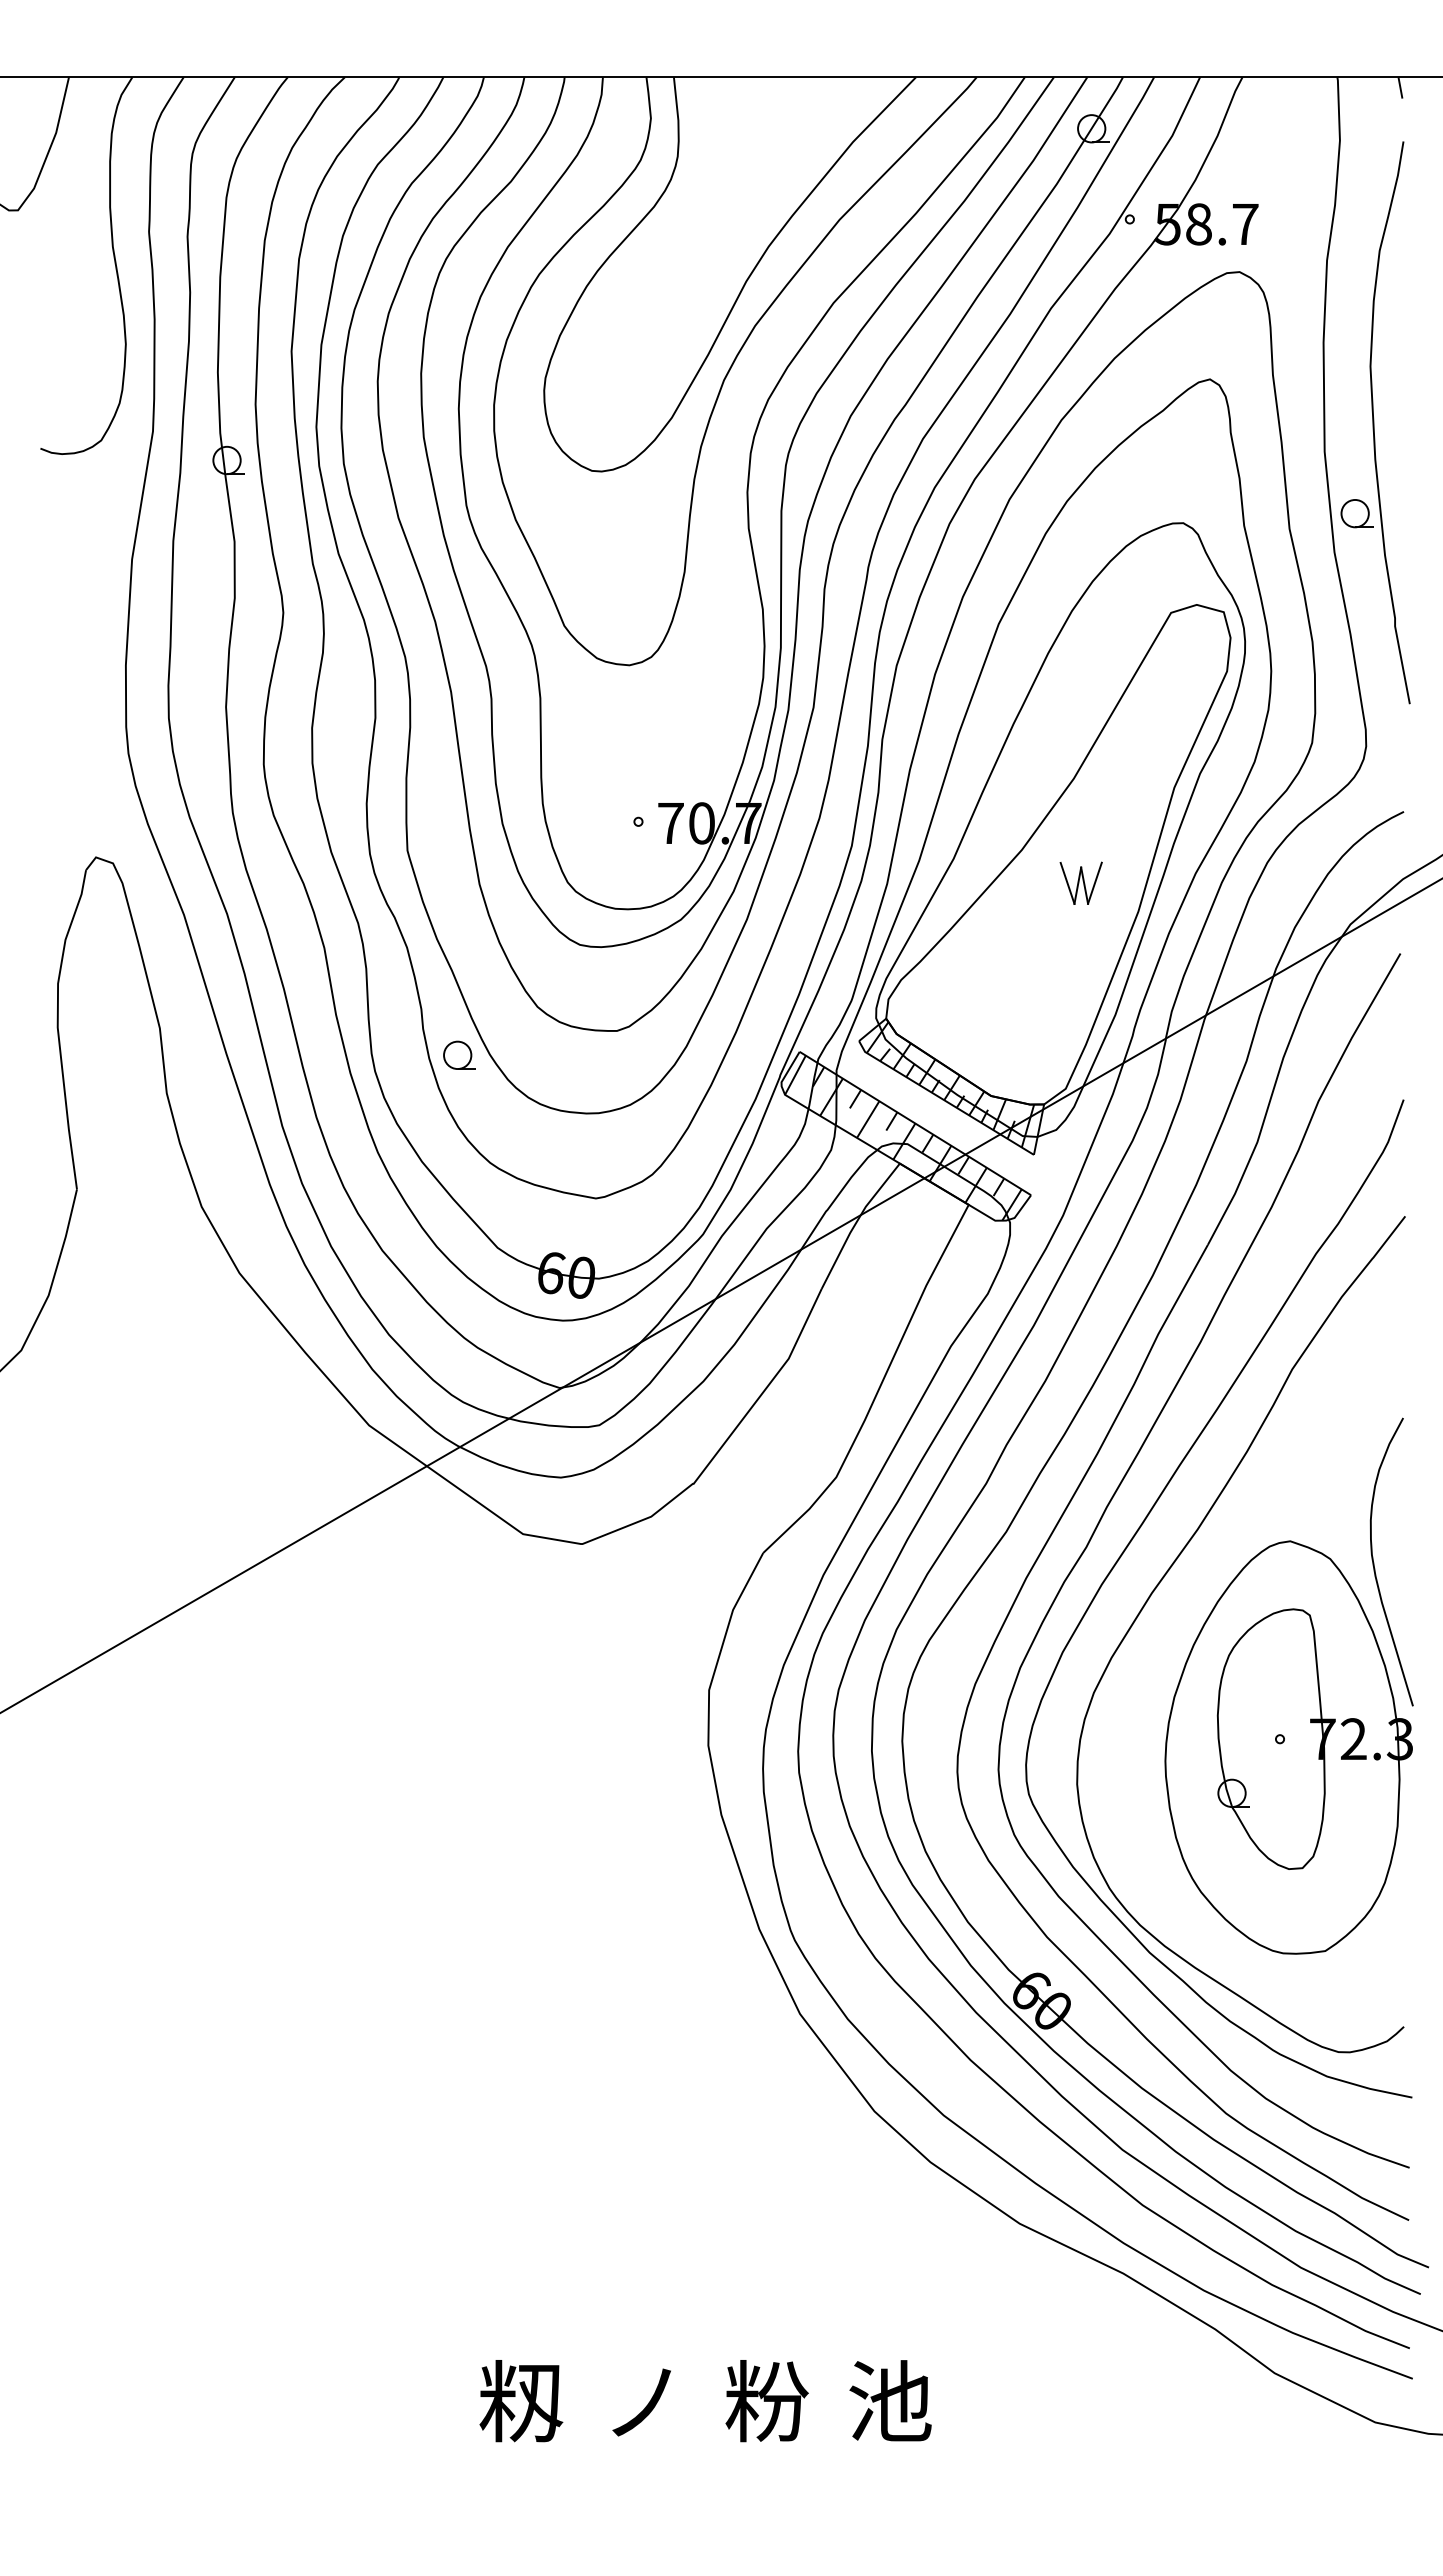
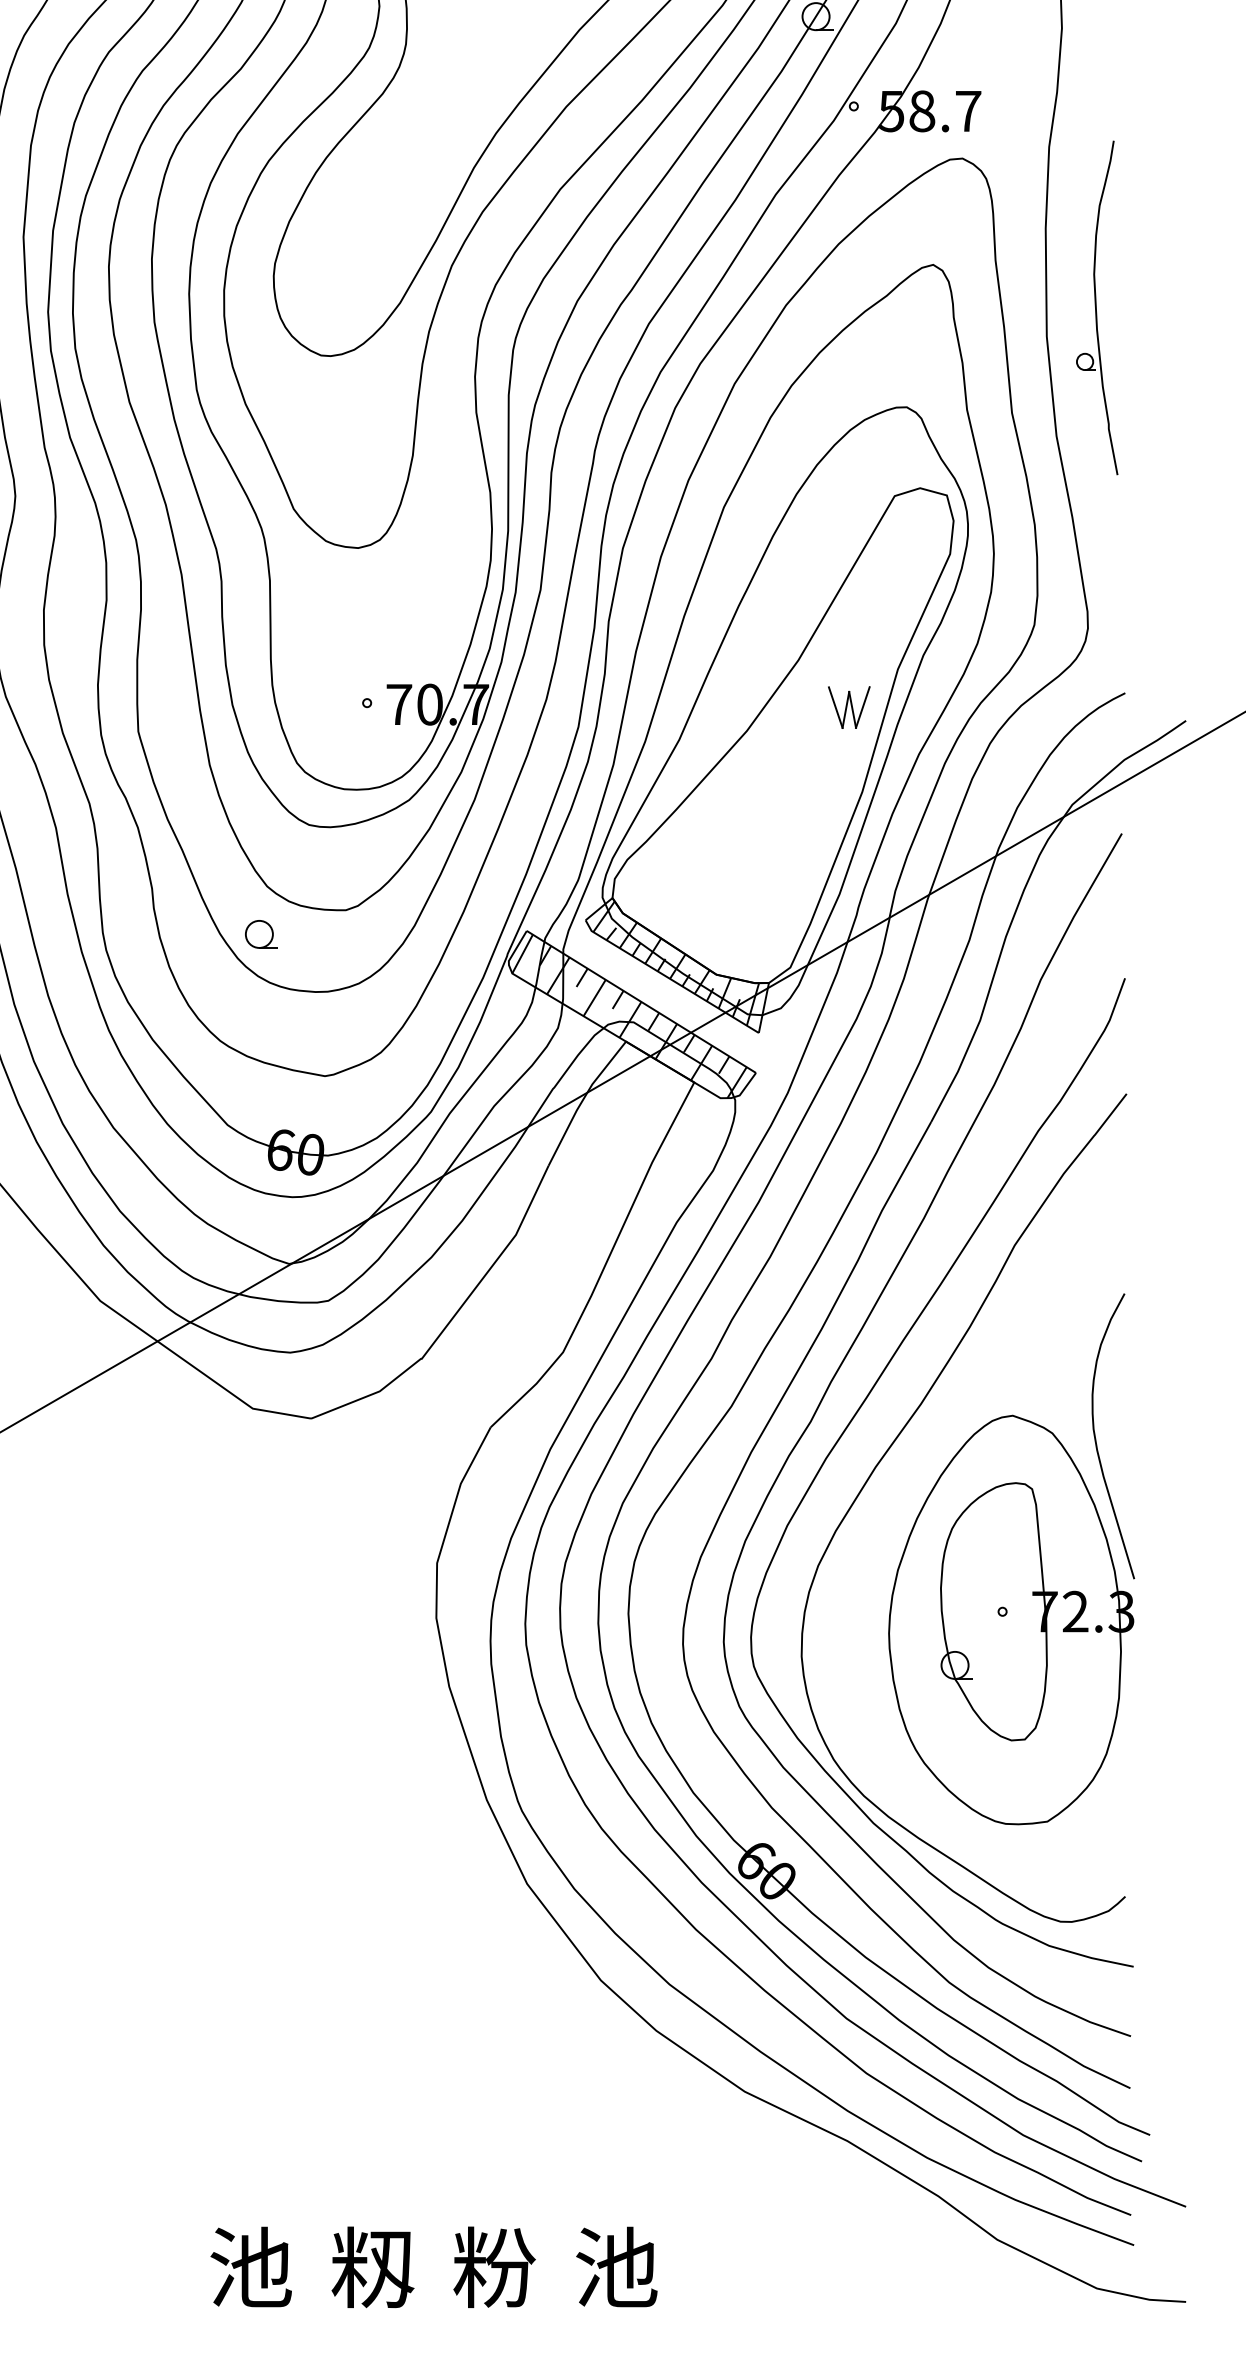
part: (1375, 422) -> (1097, 307), size x0.6
part: (1080, 882) -> (848, 706), moved
part: (459, 1054) -> (261, 933), moved
text: (521, 2401) -> (251, 2267), 籾 -> 池
text: (644, 2401) -> (373, 2267), ノ -> 籾

